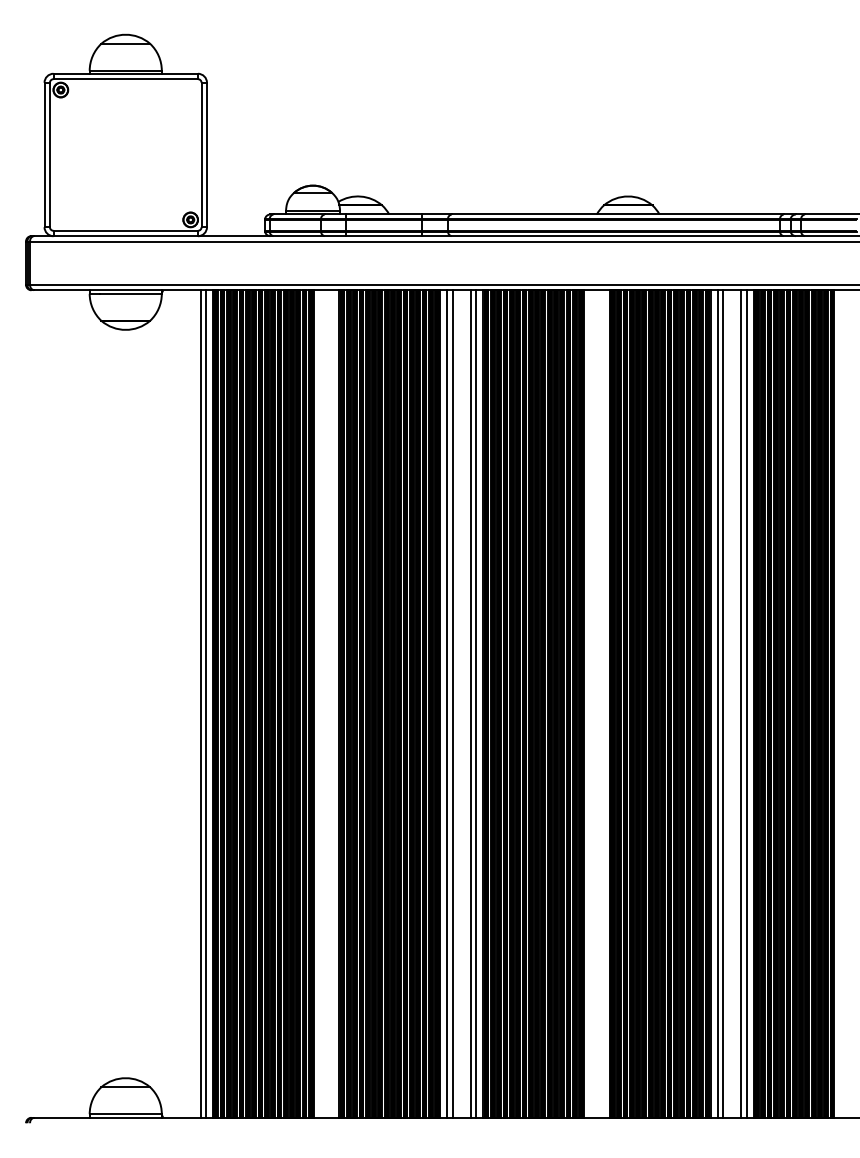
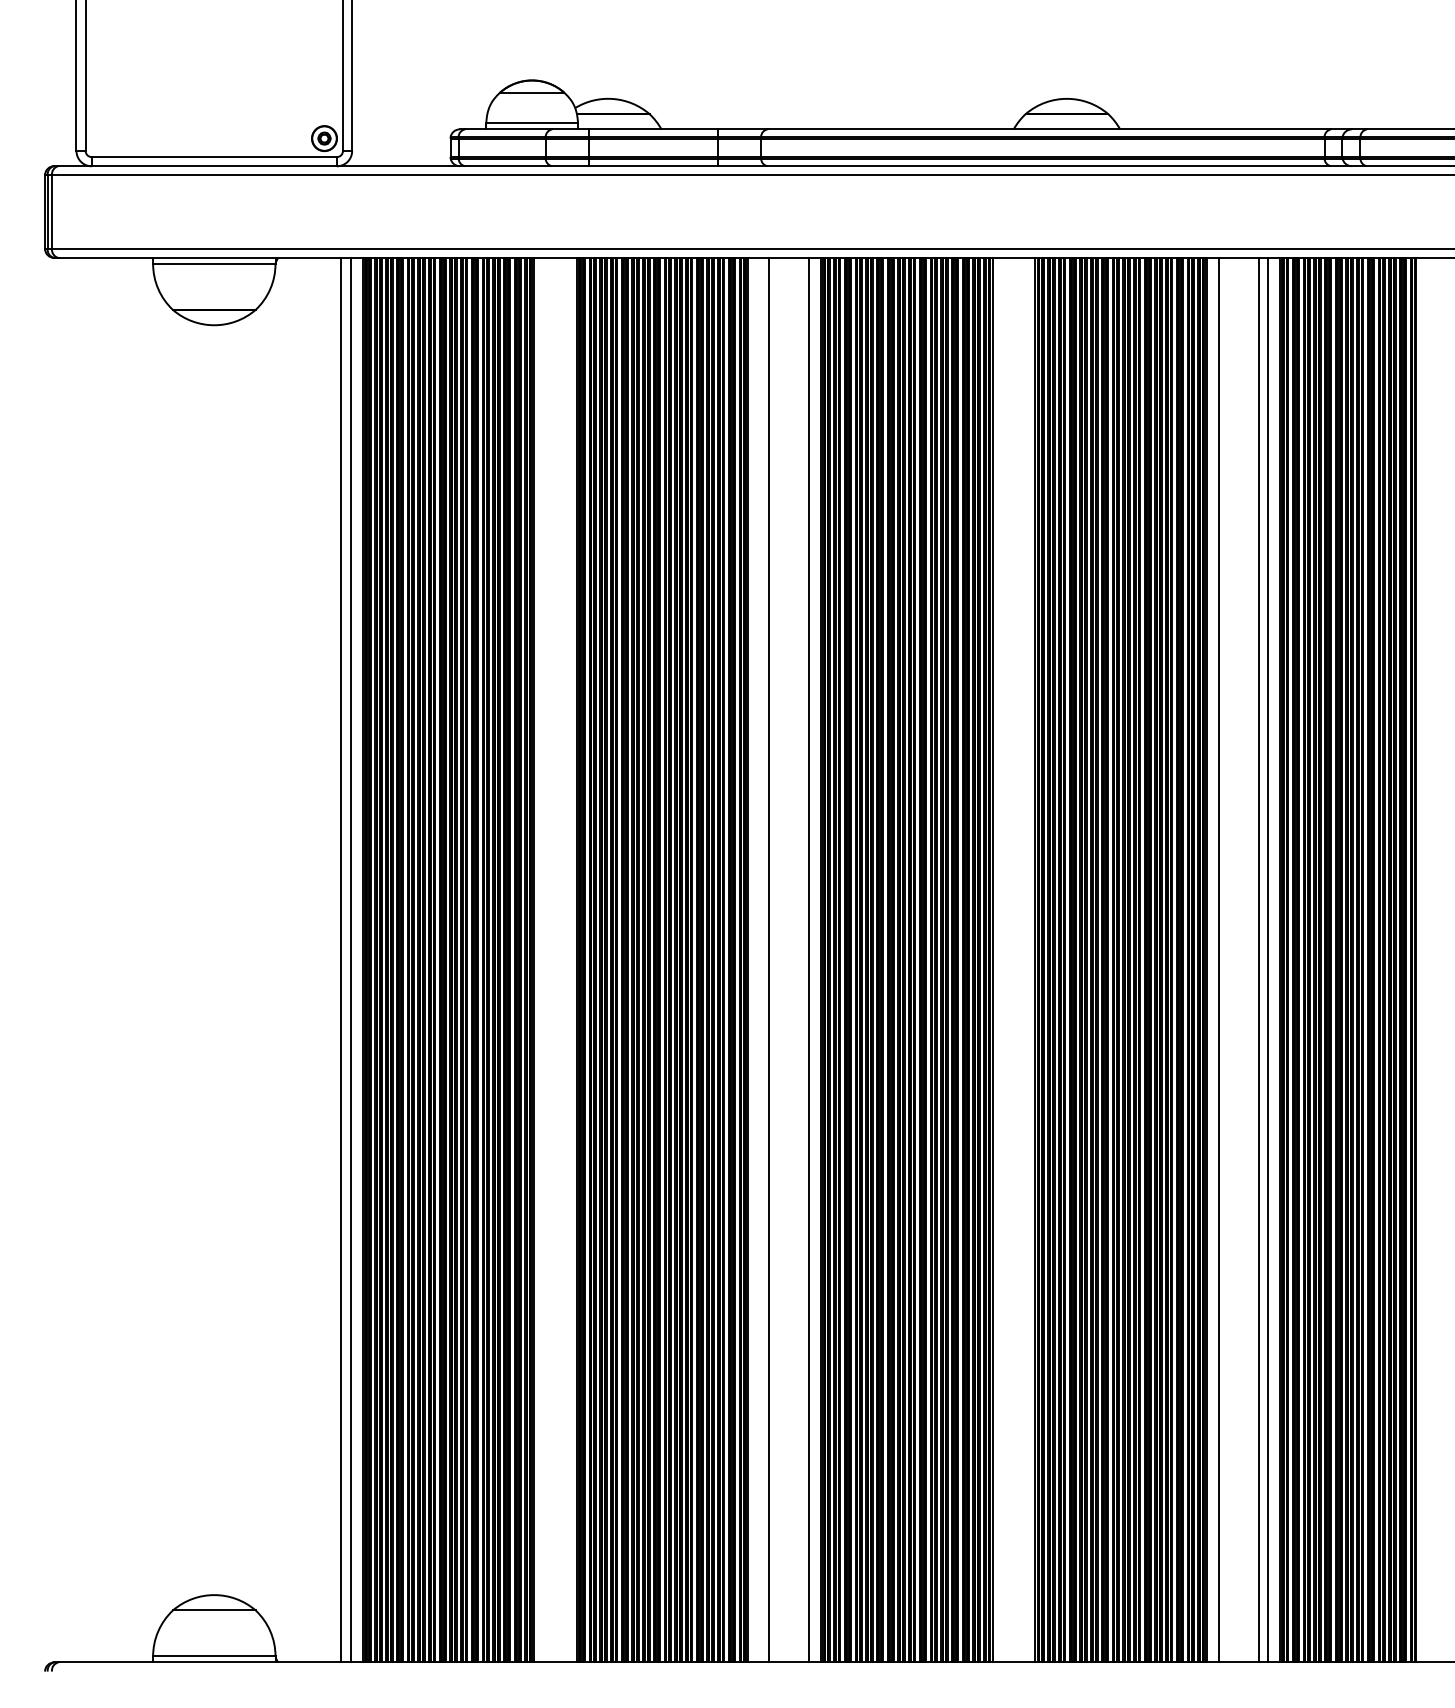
line: (447, 703) -> (760, 959), removed
line: (470, 703) -> (799, 959), removed
line: (723, 703) -> (1228, 959), removed

